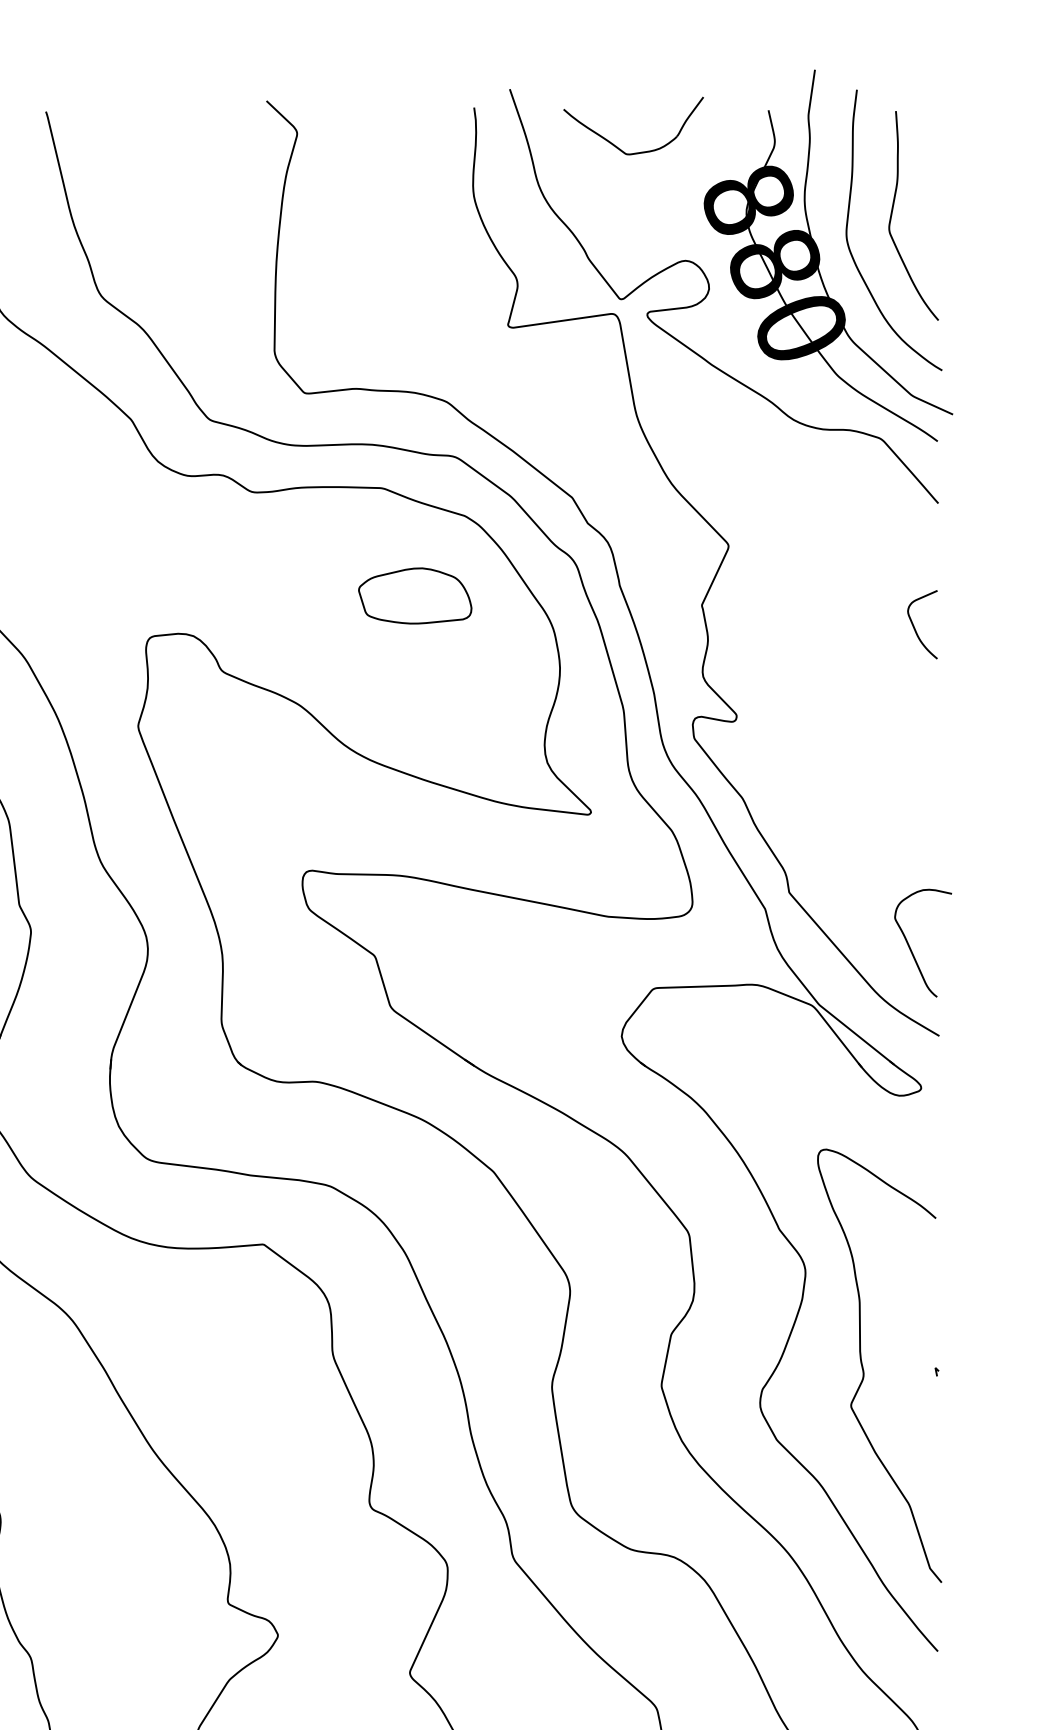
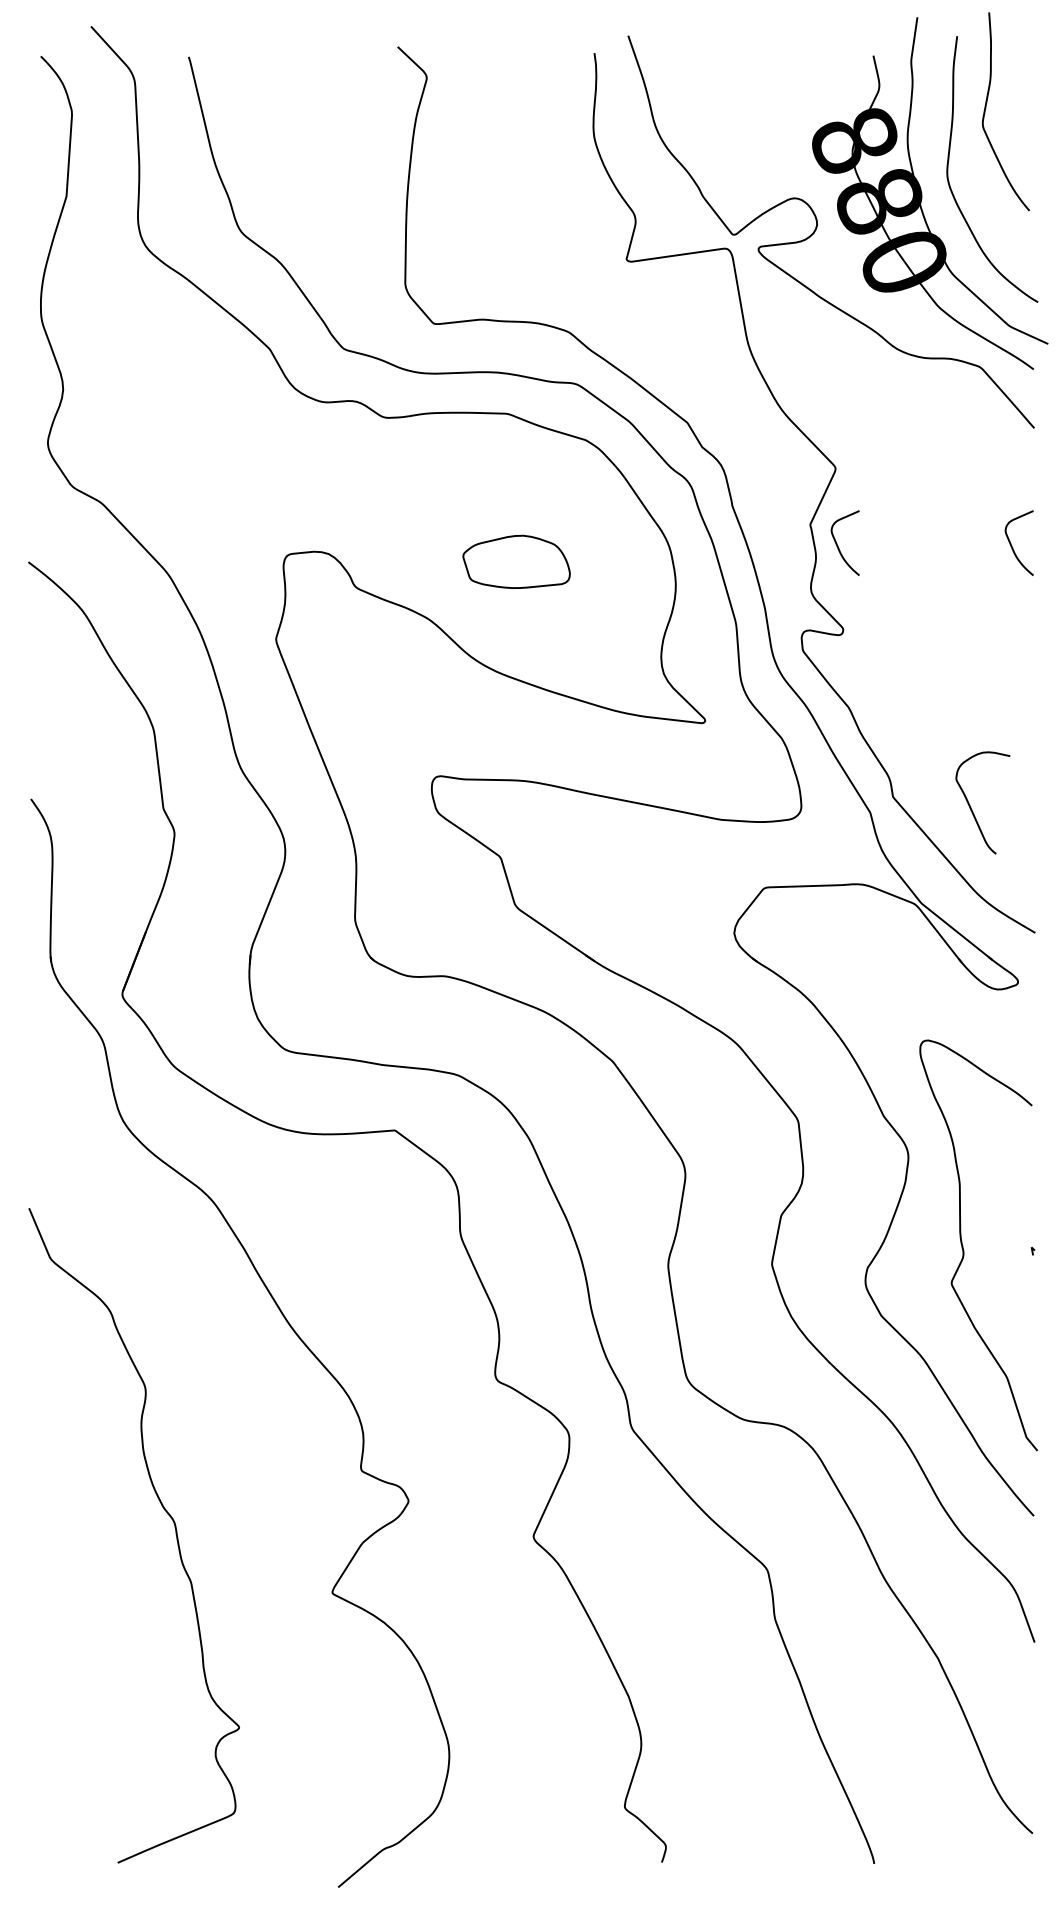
part: (619, 148) -> (732, 91), removed
curve: (893, 212) -> (986, 108), moved
part: (415, 595) -> (516, 561), moved
curve: (731, 627) -> (838, 545), added
curve: (911, 948) -> (971, 807), moved

